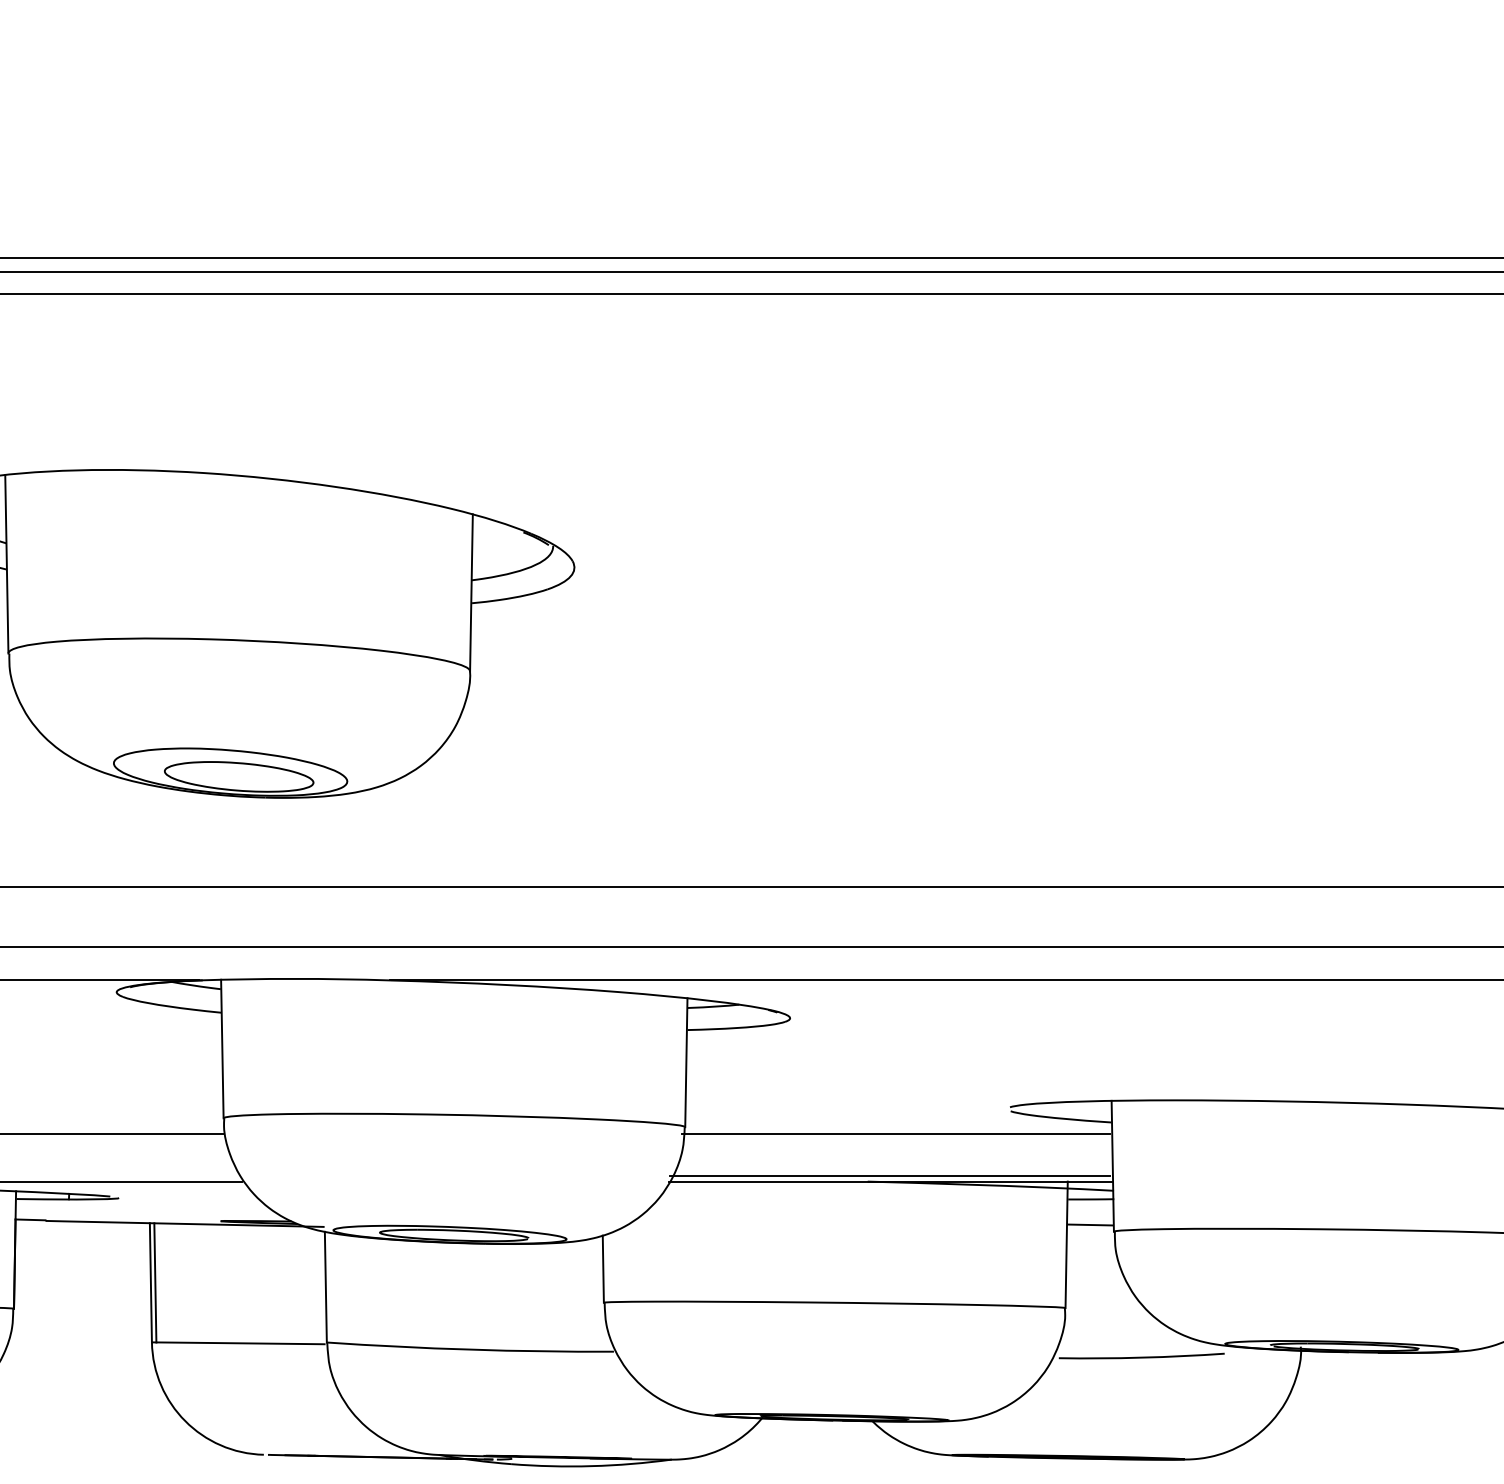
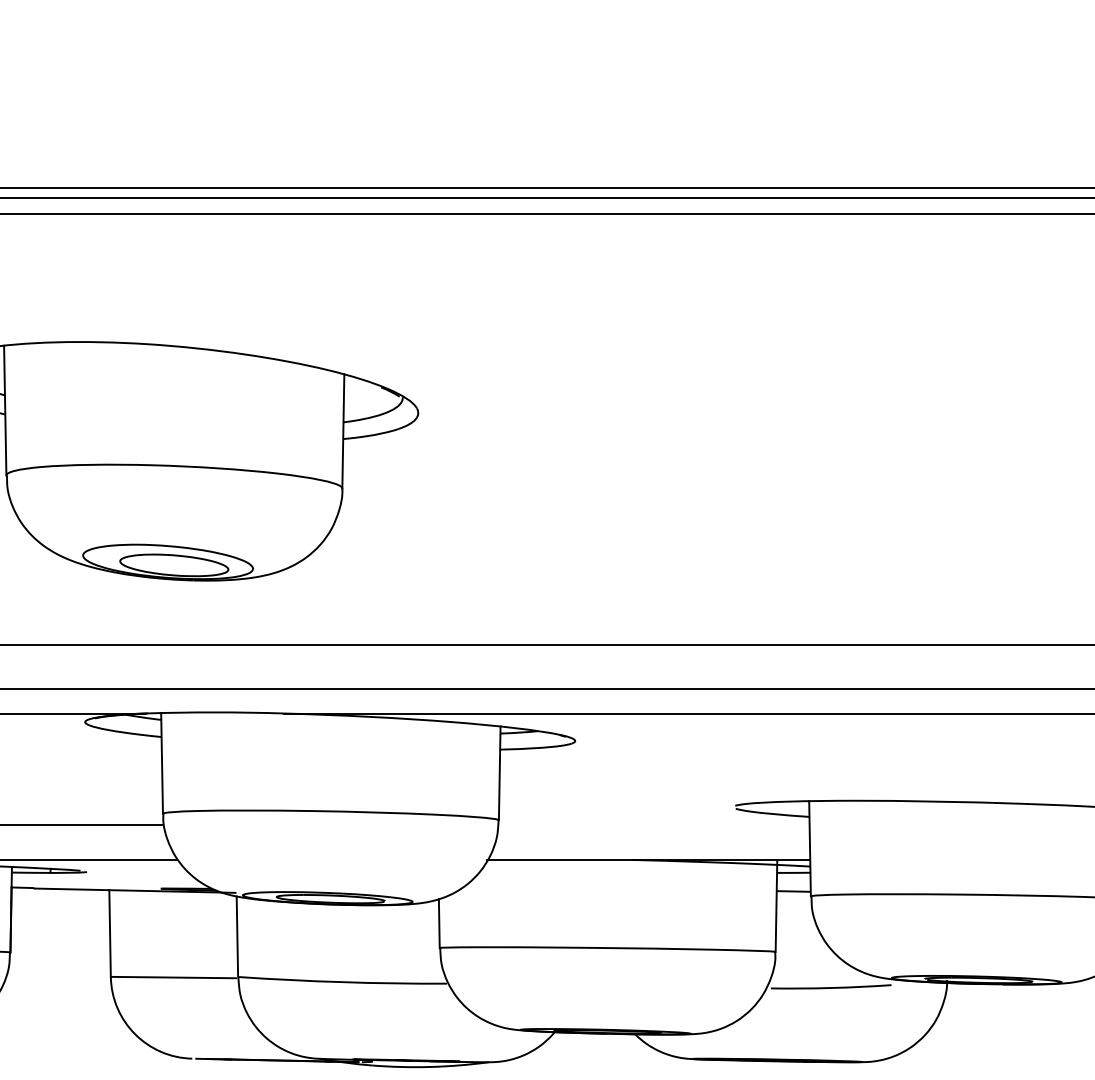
line: (895, 1133) -> (651, 824), removed
line: (890, 1176) -> (648, 856), removed
line: (155, 1282) -> (113, 933), removed

